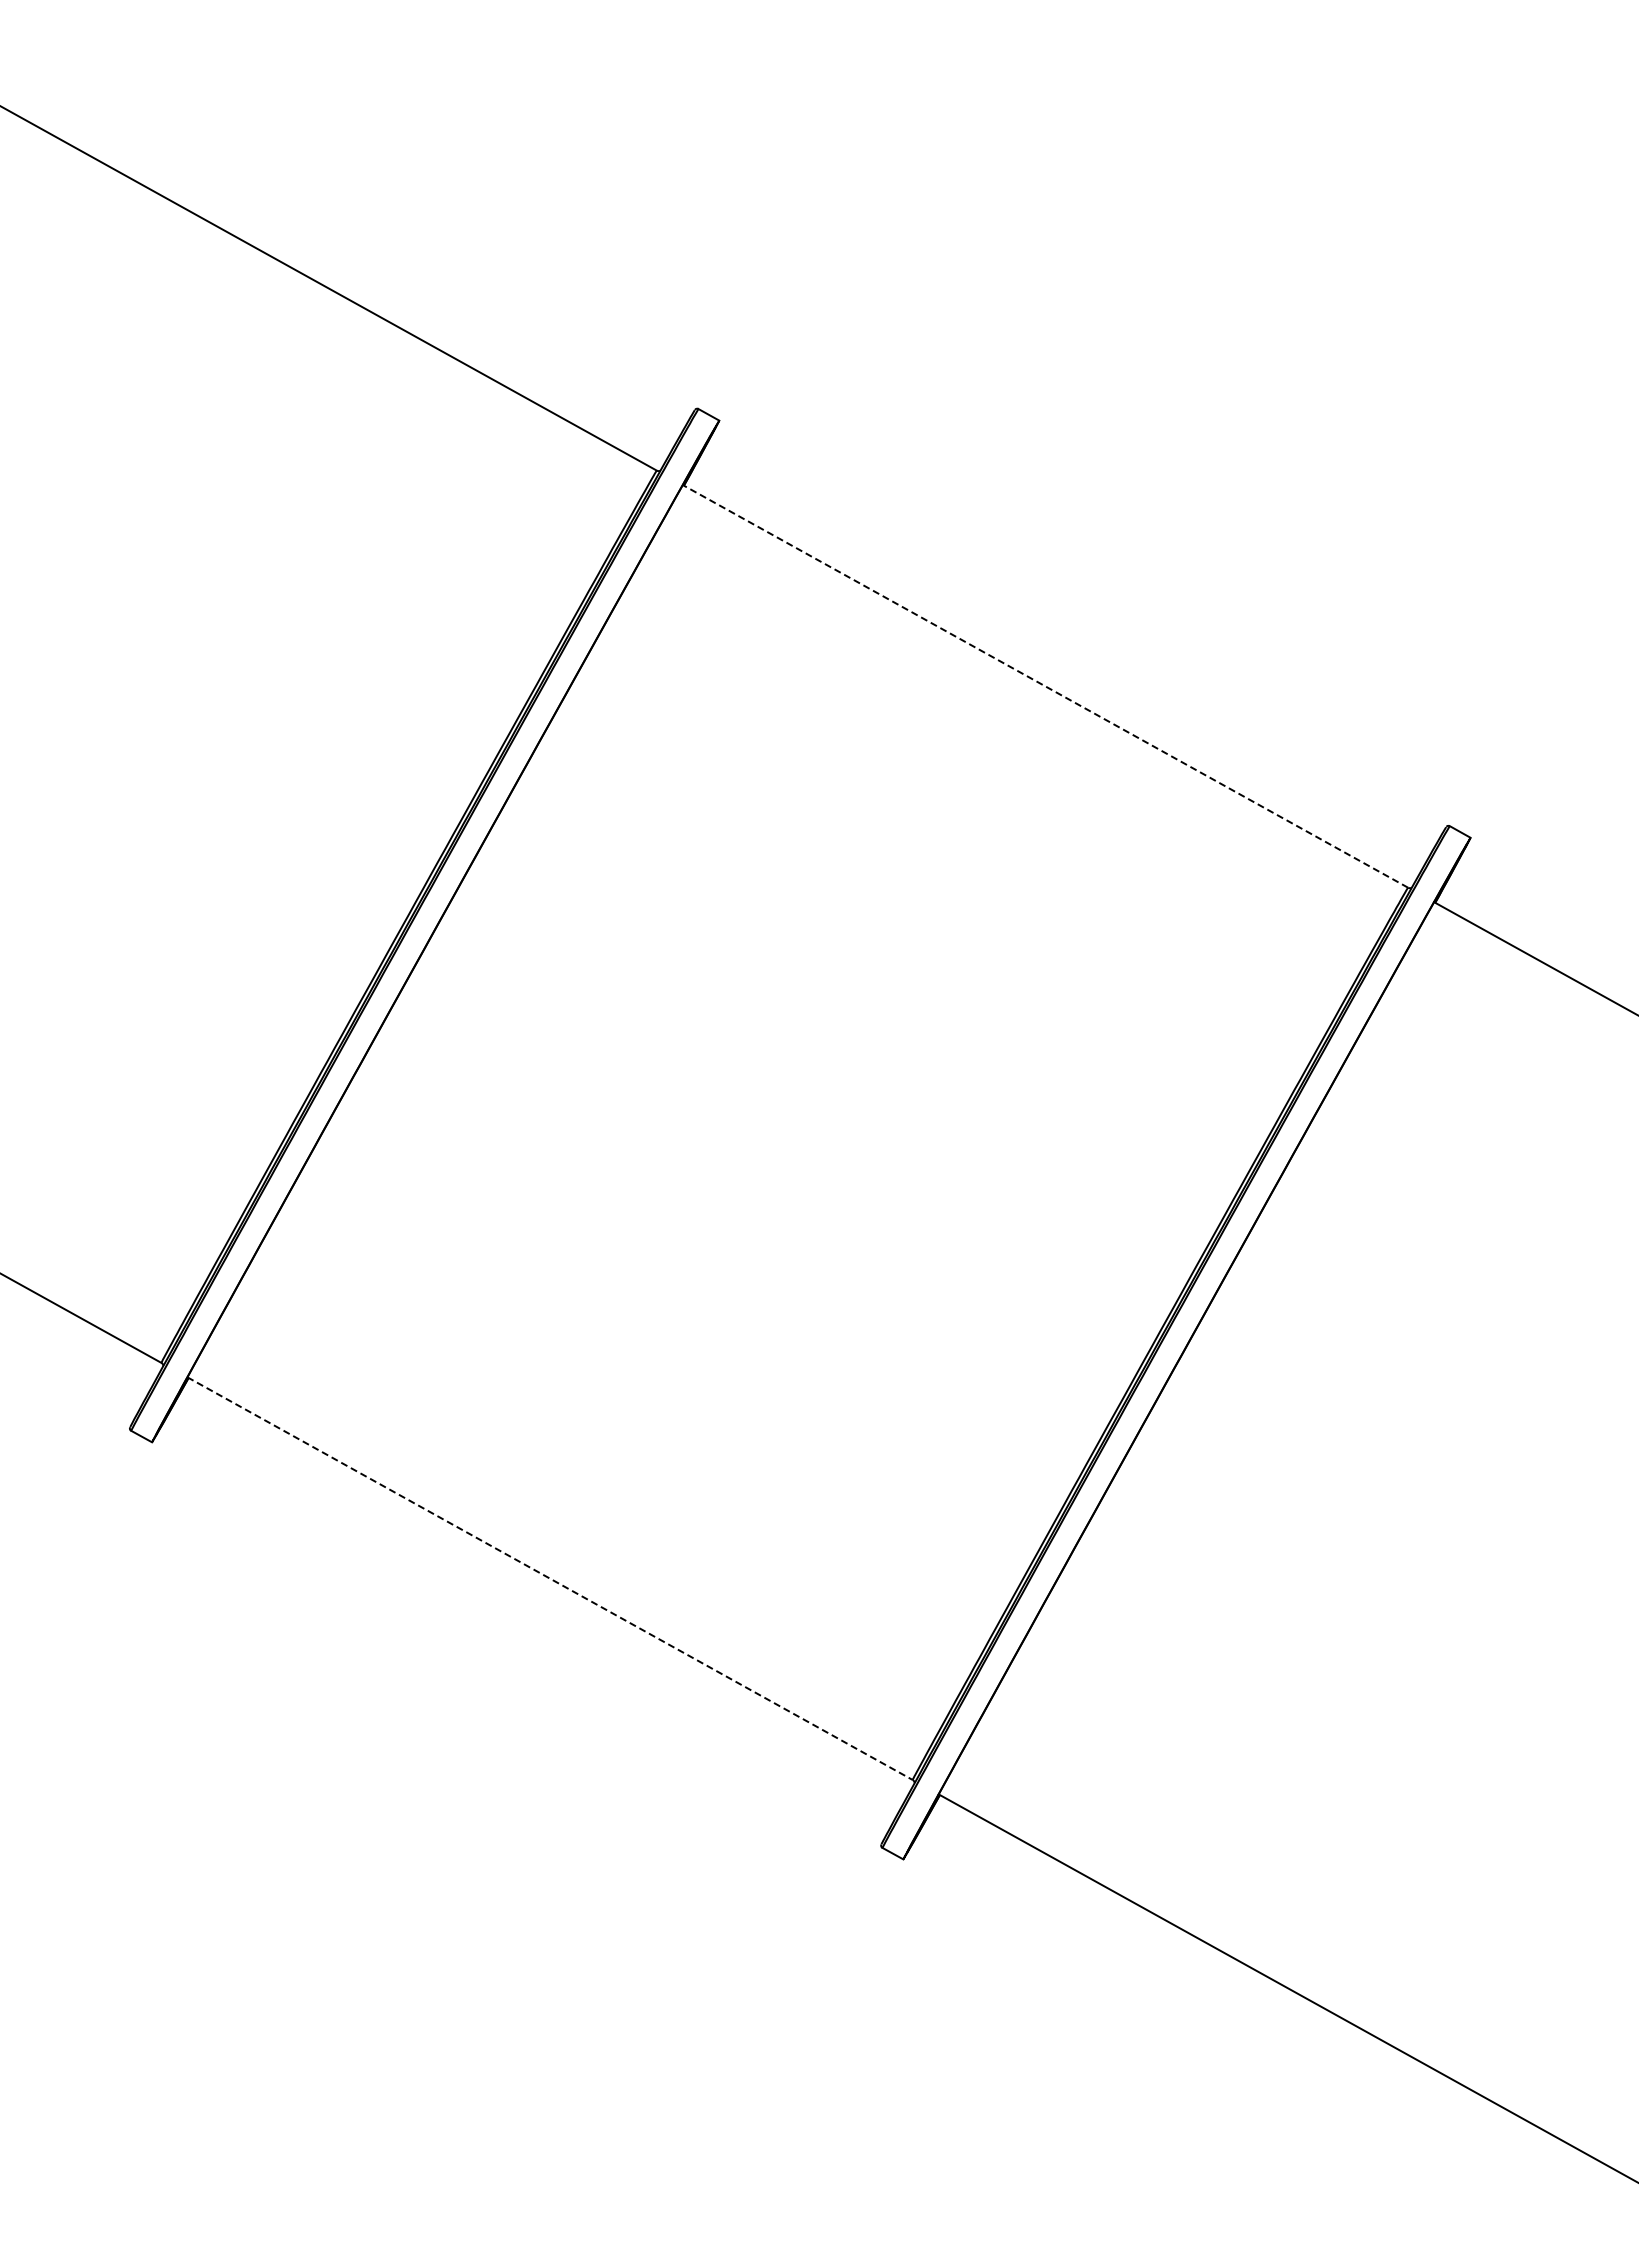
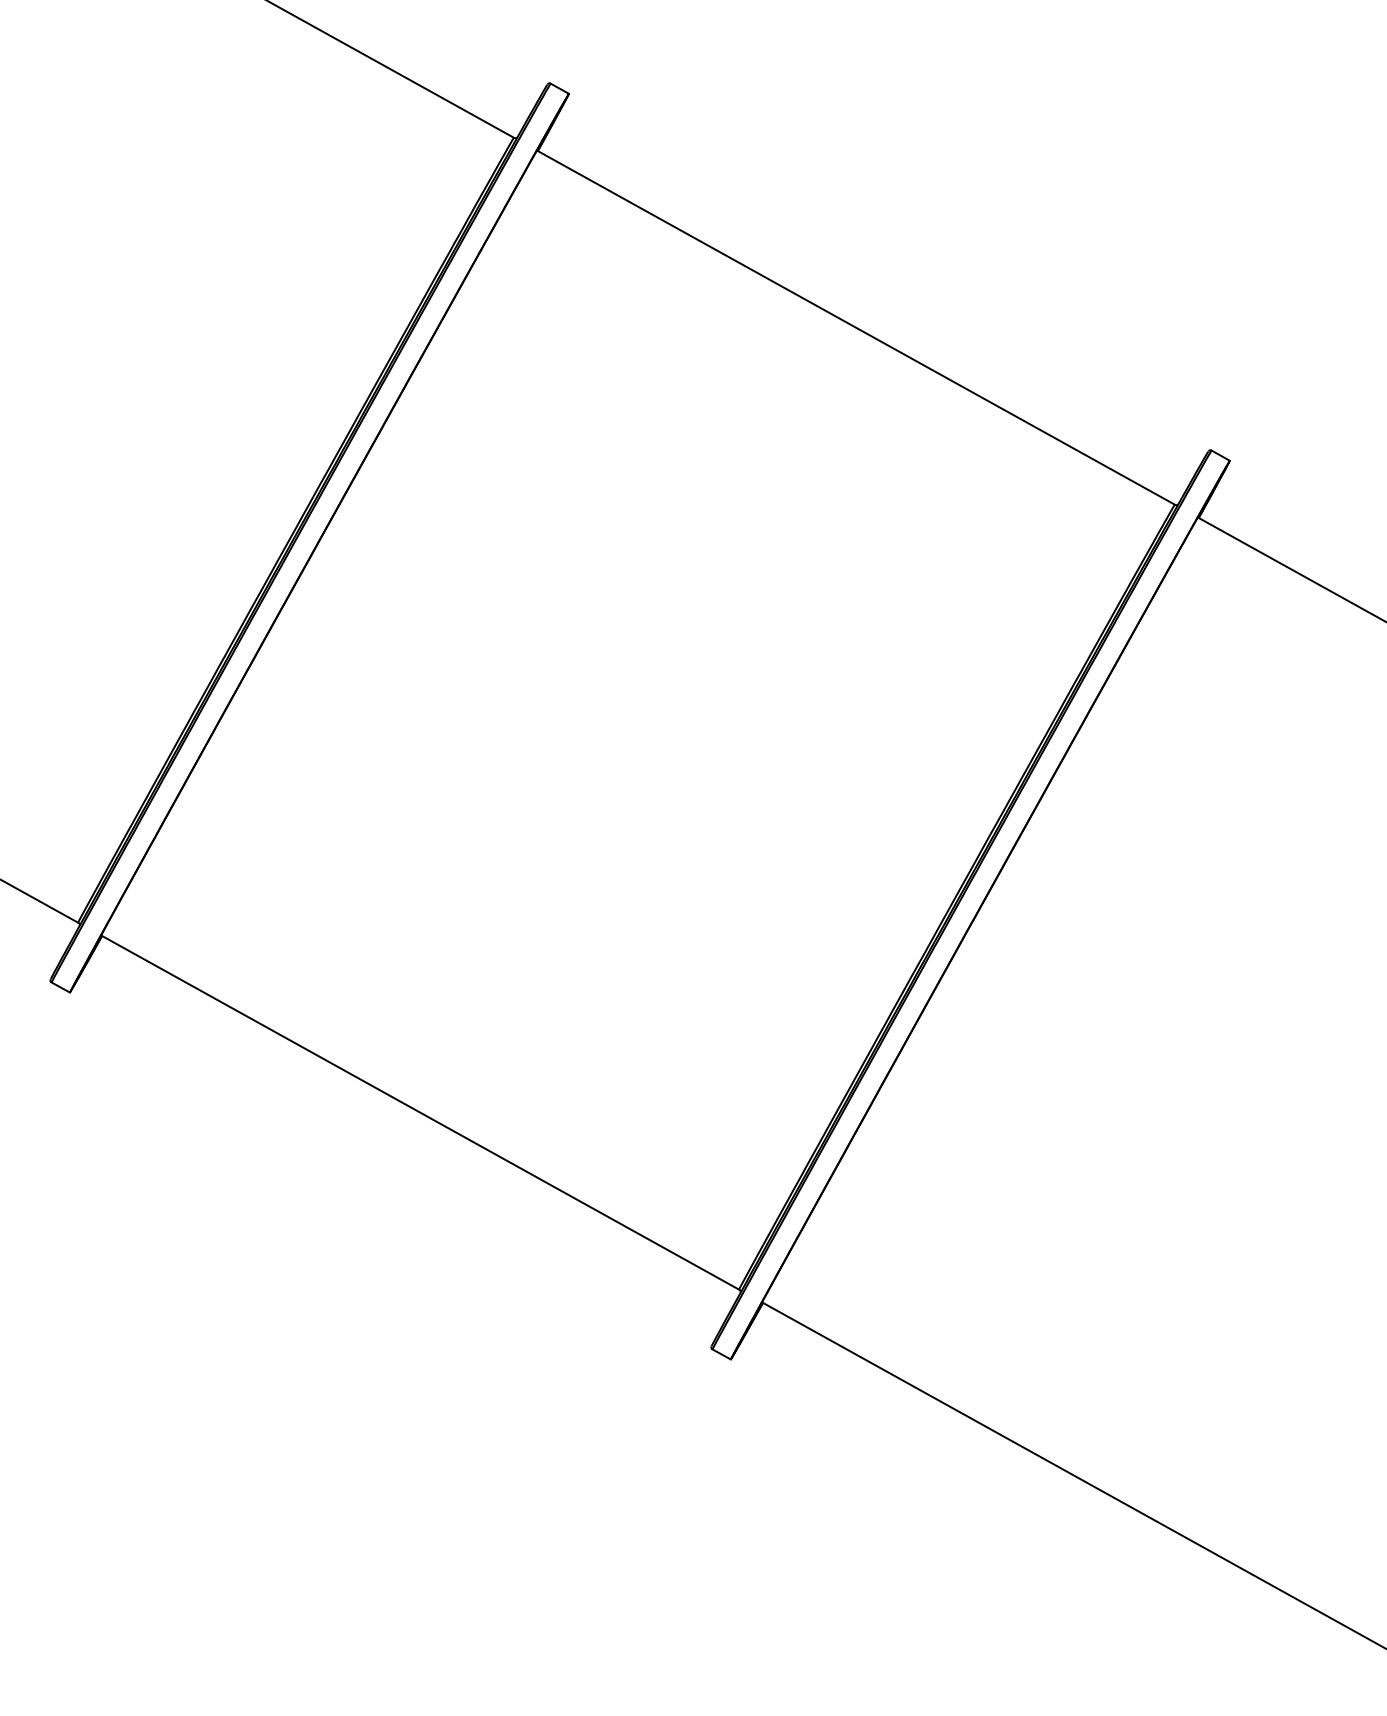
line: (1045, 686) -> (855, 327), dashed -> solid
line: (550, 1578) -> (420, 1112), dashed -> solid

